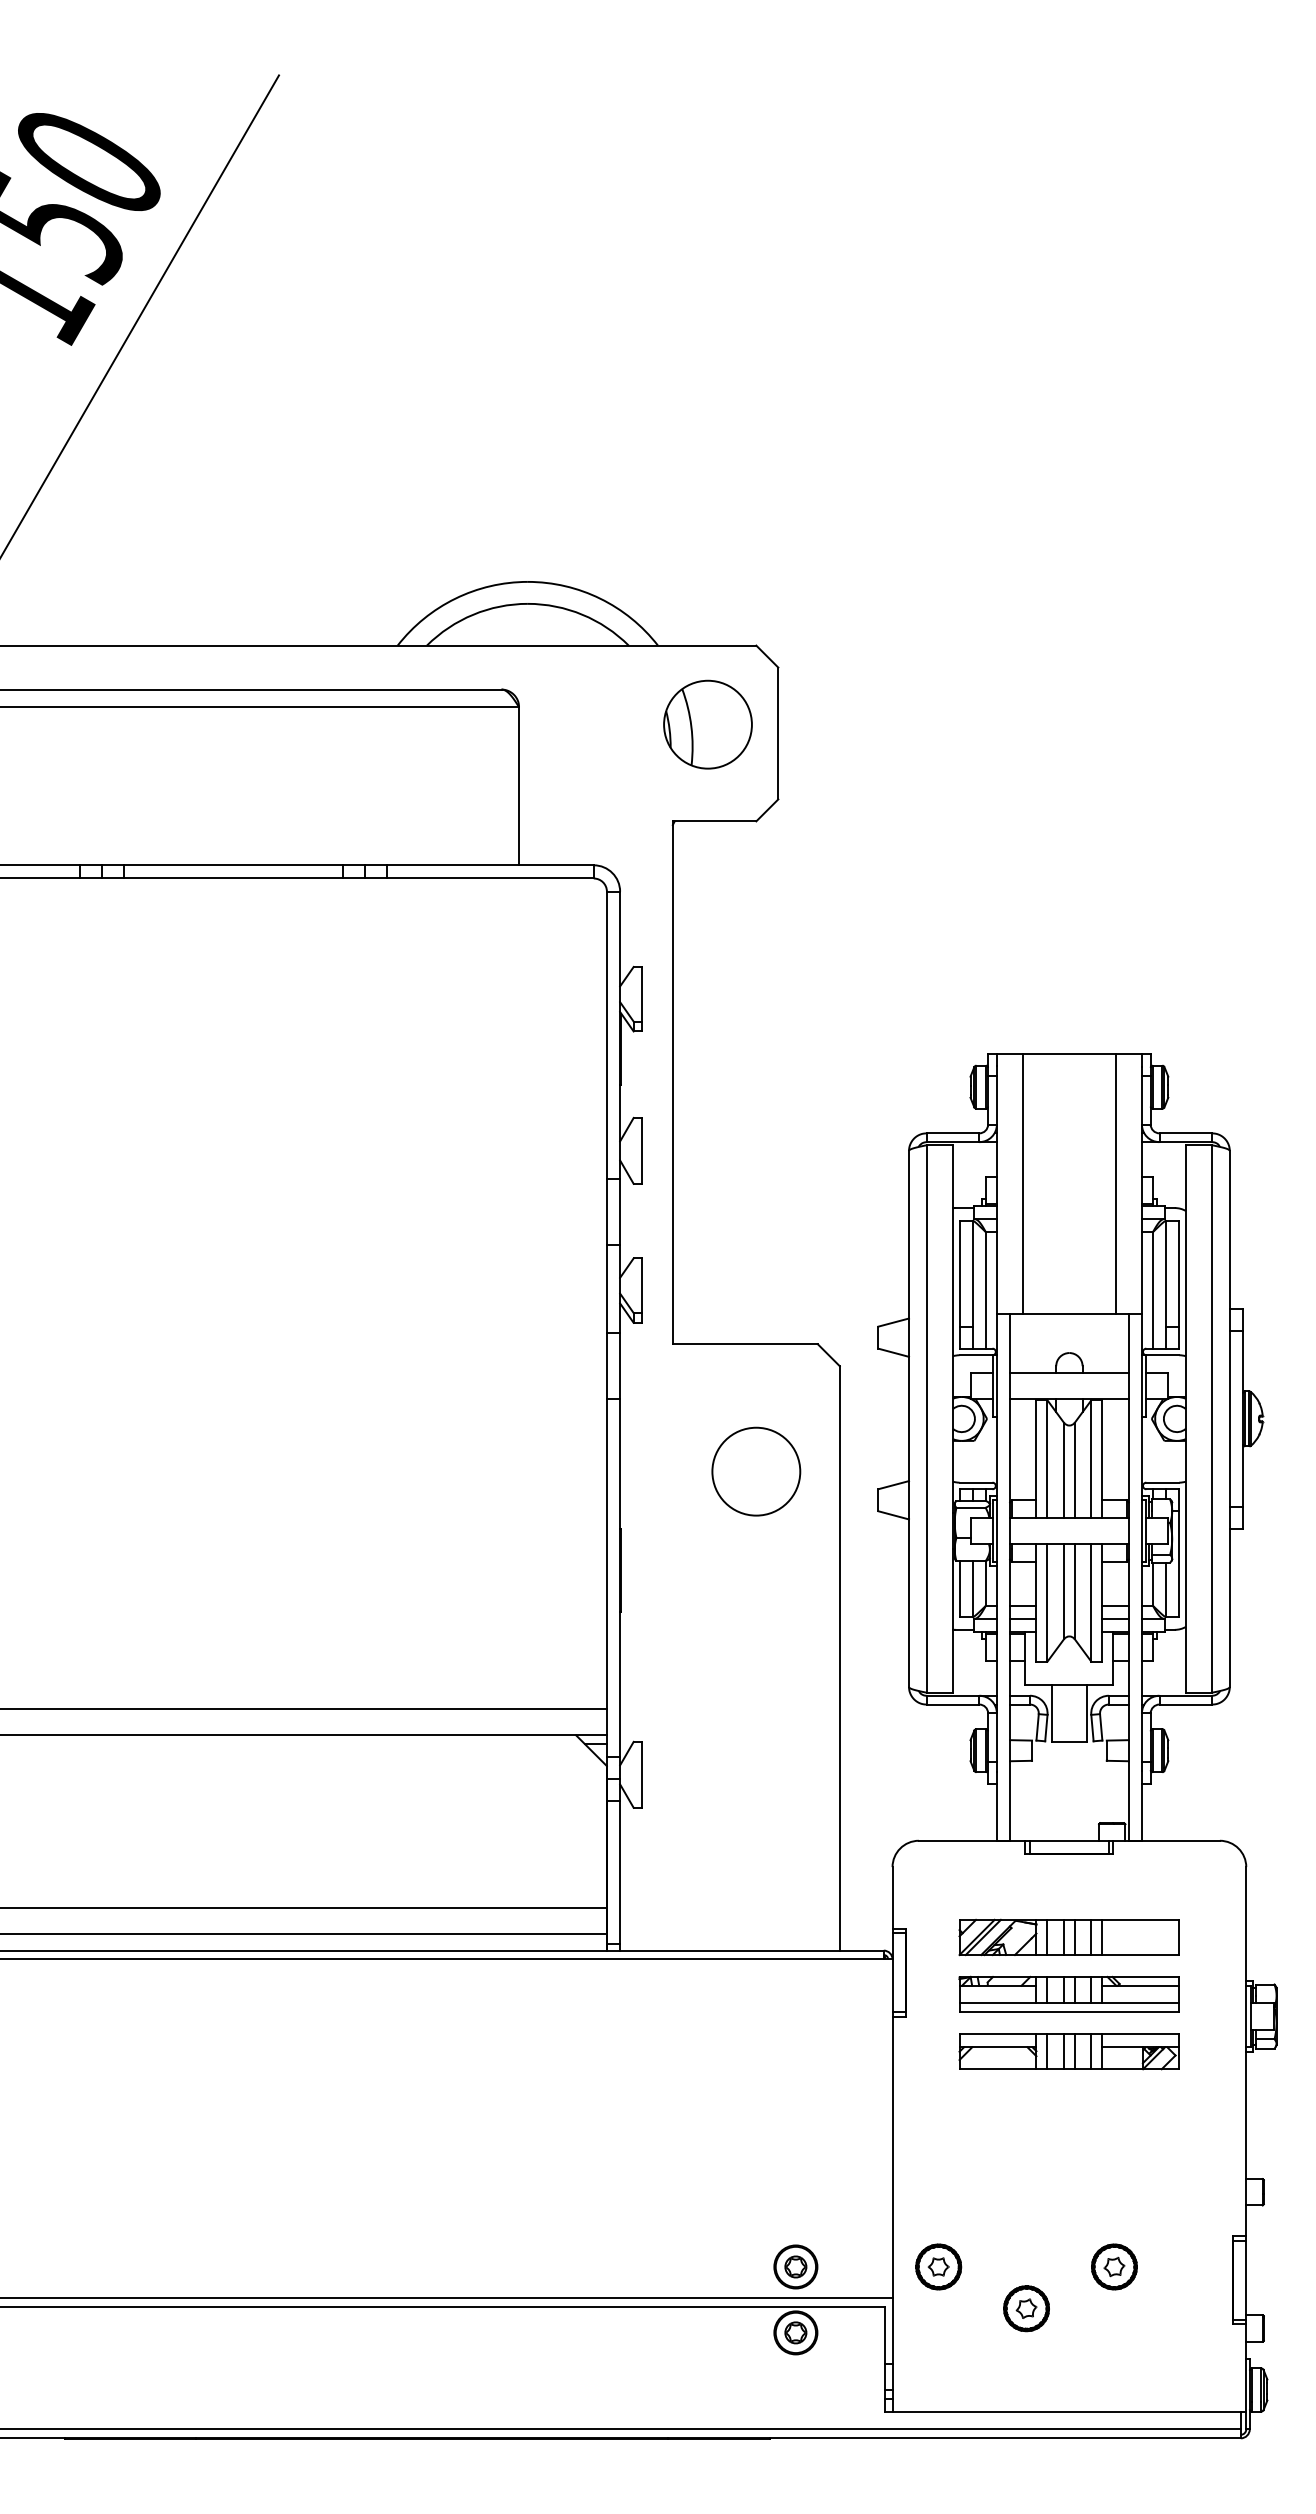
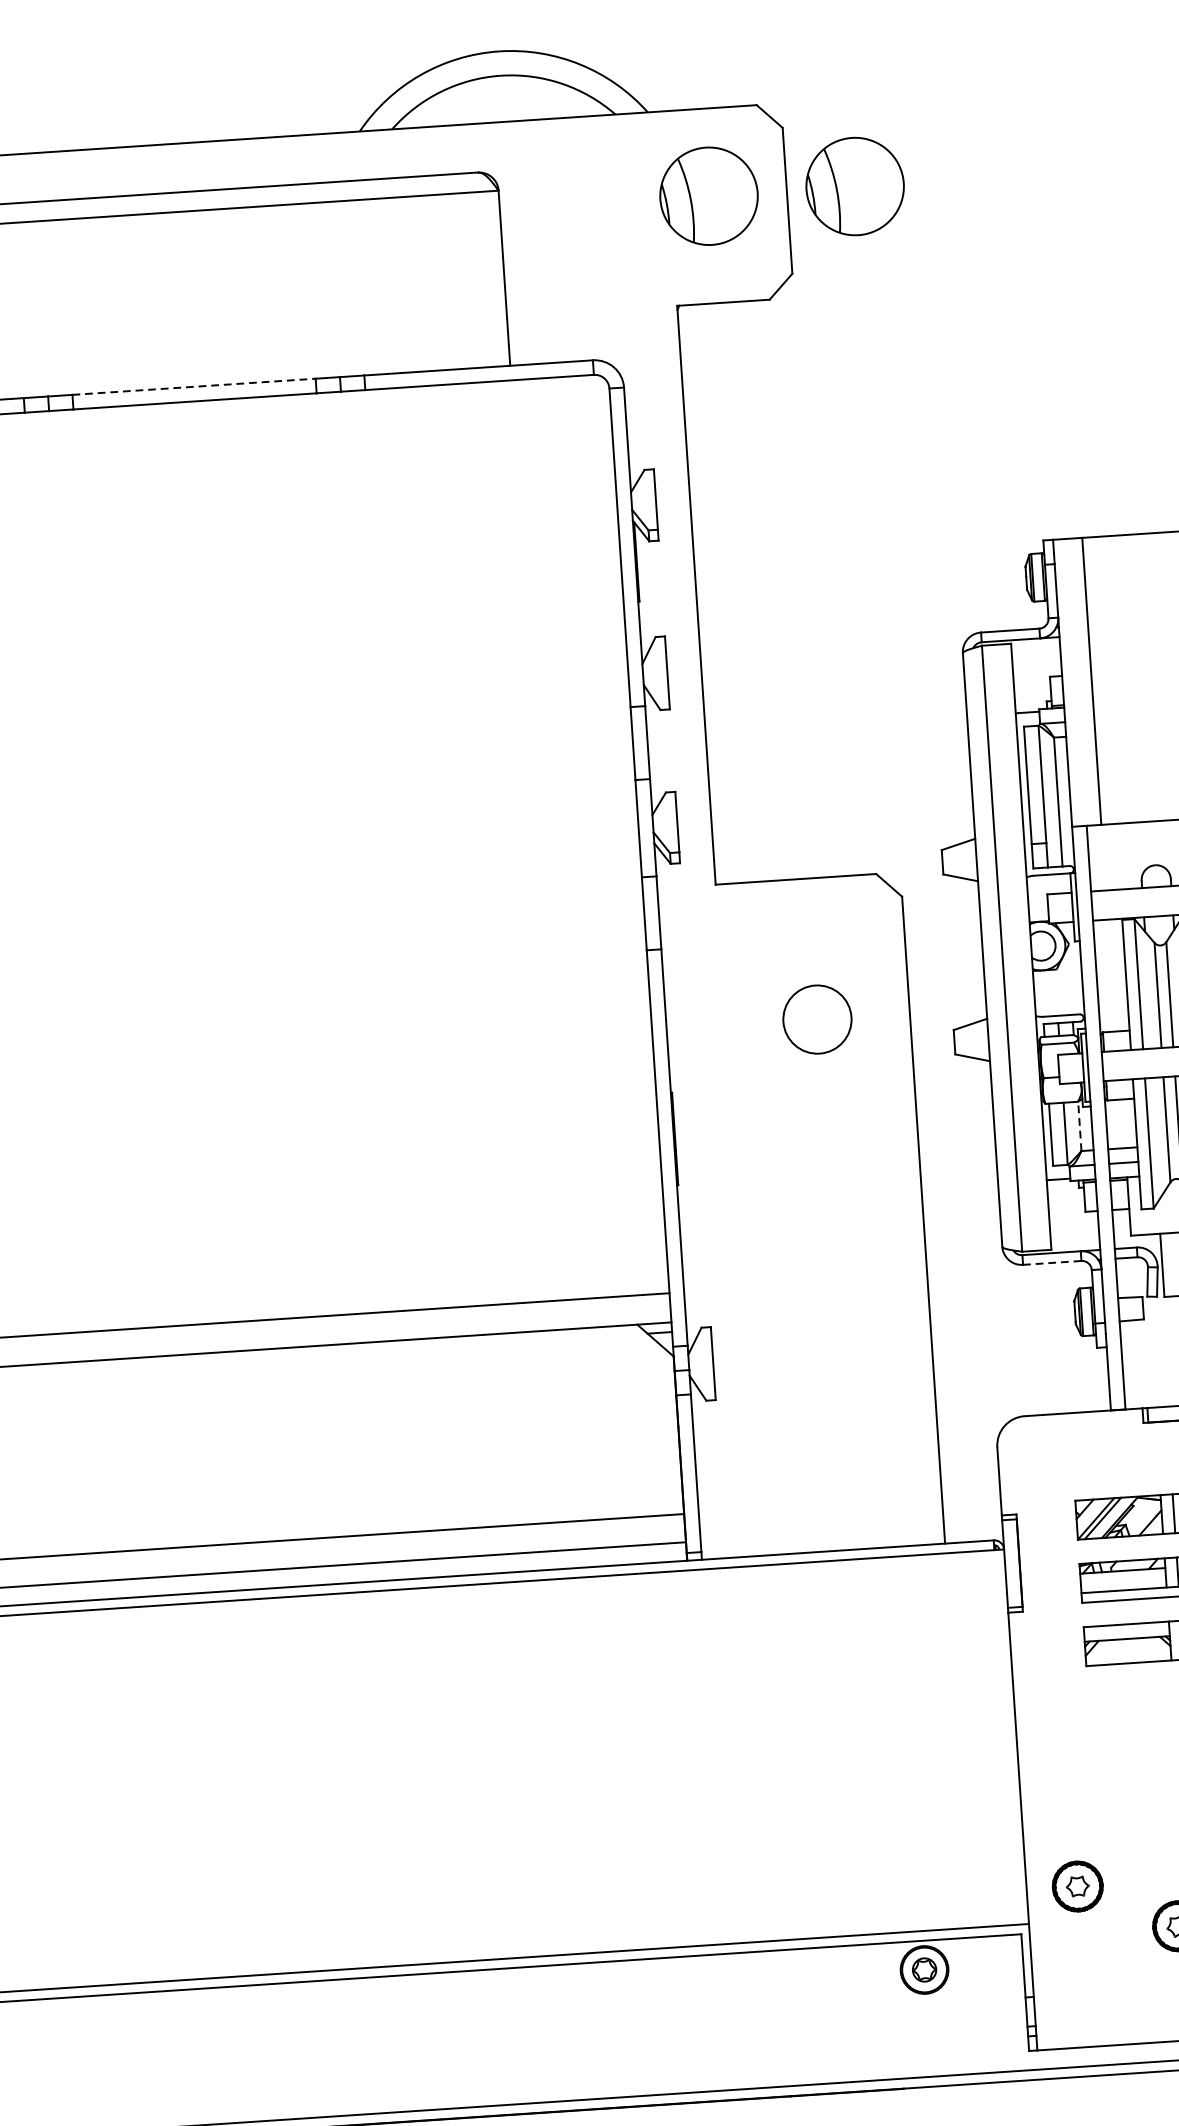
part: (839, 724) -> (854, 186), added
line: (233, 865) -> (194, 387), solid -> dashed
circle: (756, 1471) -> (817, 1019), size x0.7
line: (985, 1582) -> (1079, 1125), solid -> dashed
line: (953, 1704) -> (1052, 1262), solid -> dashed
part: (795, 2266) -> (919, 1896), removed

